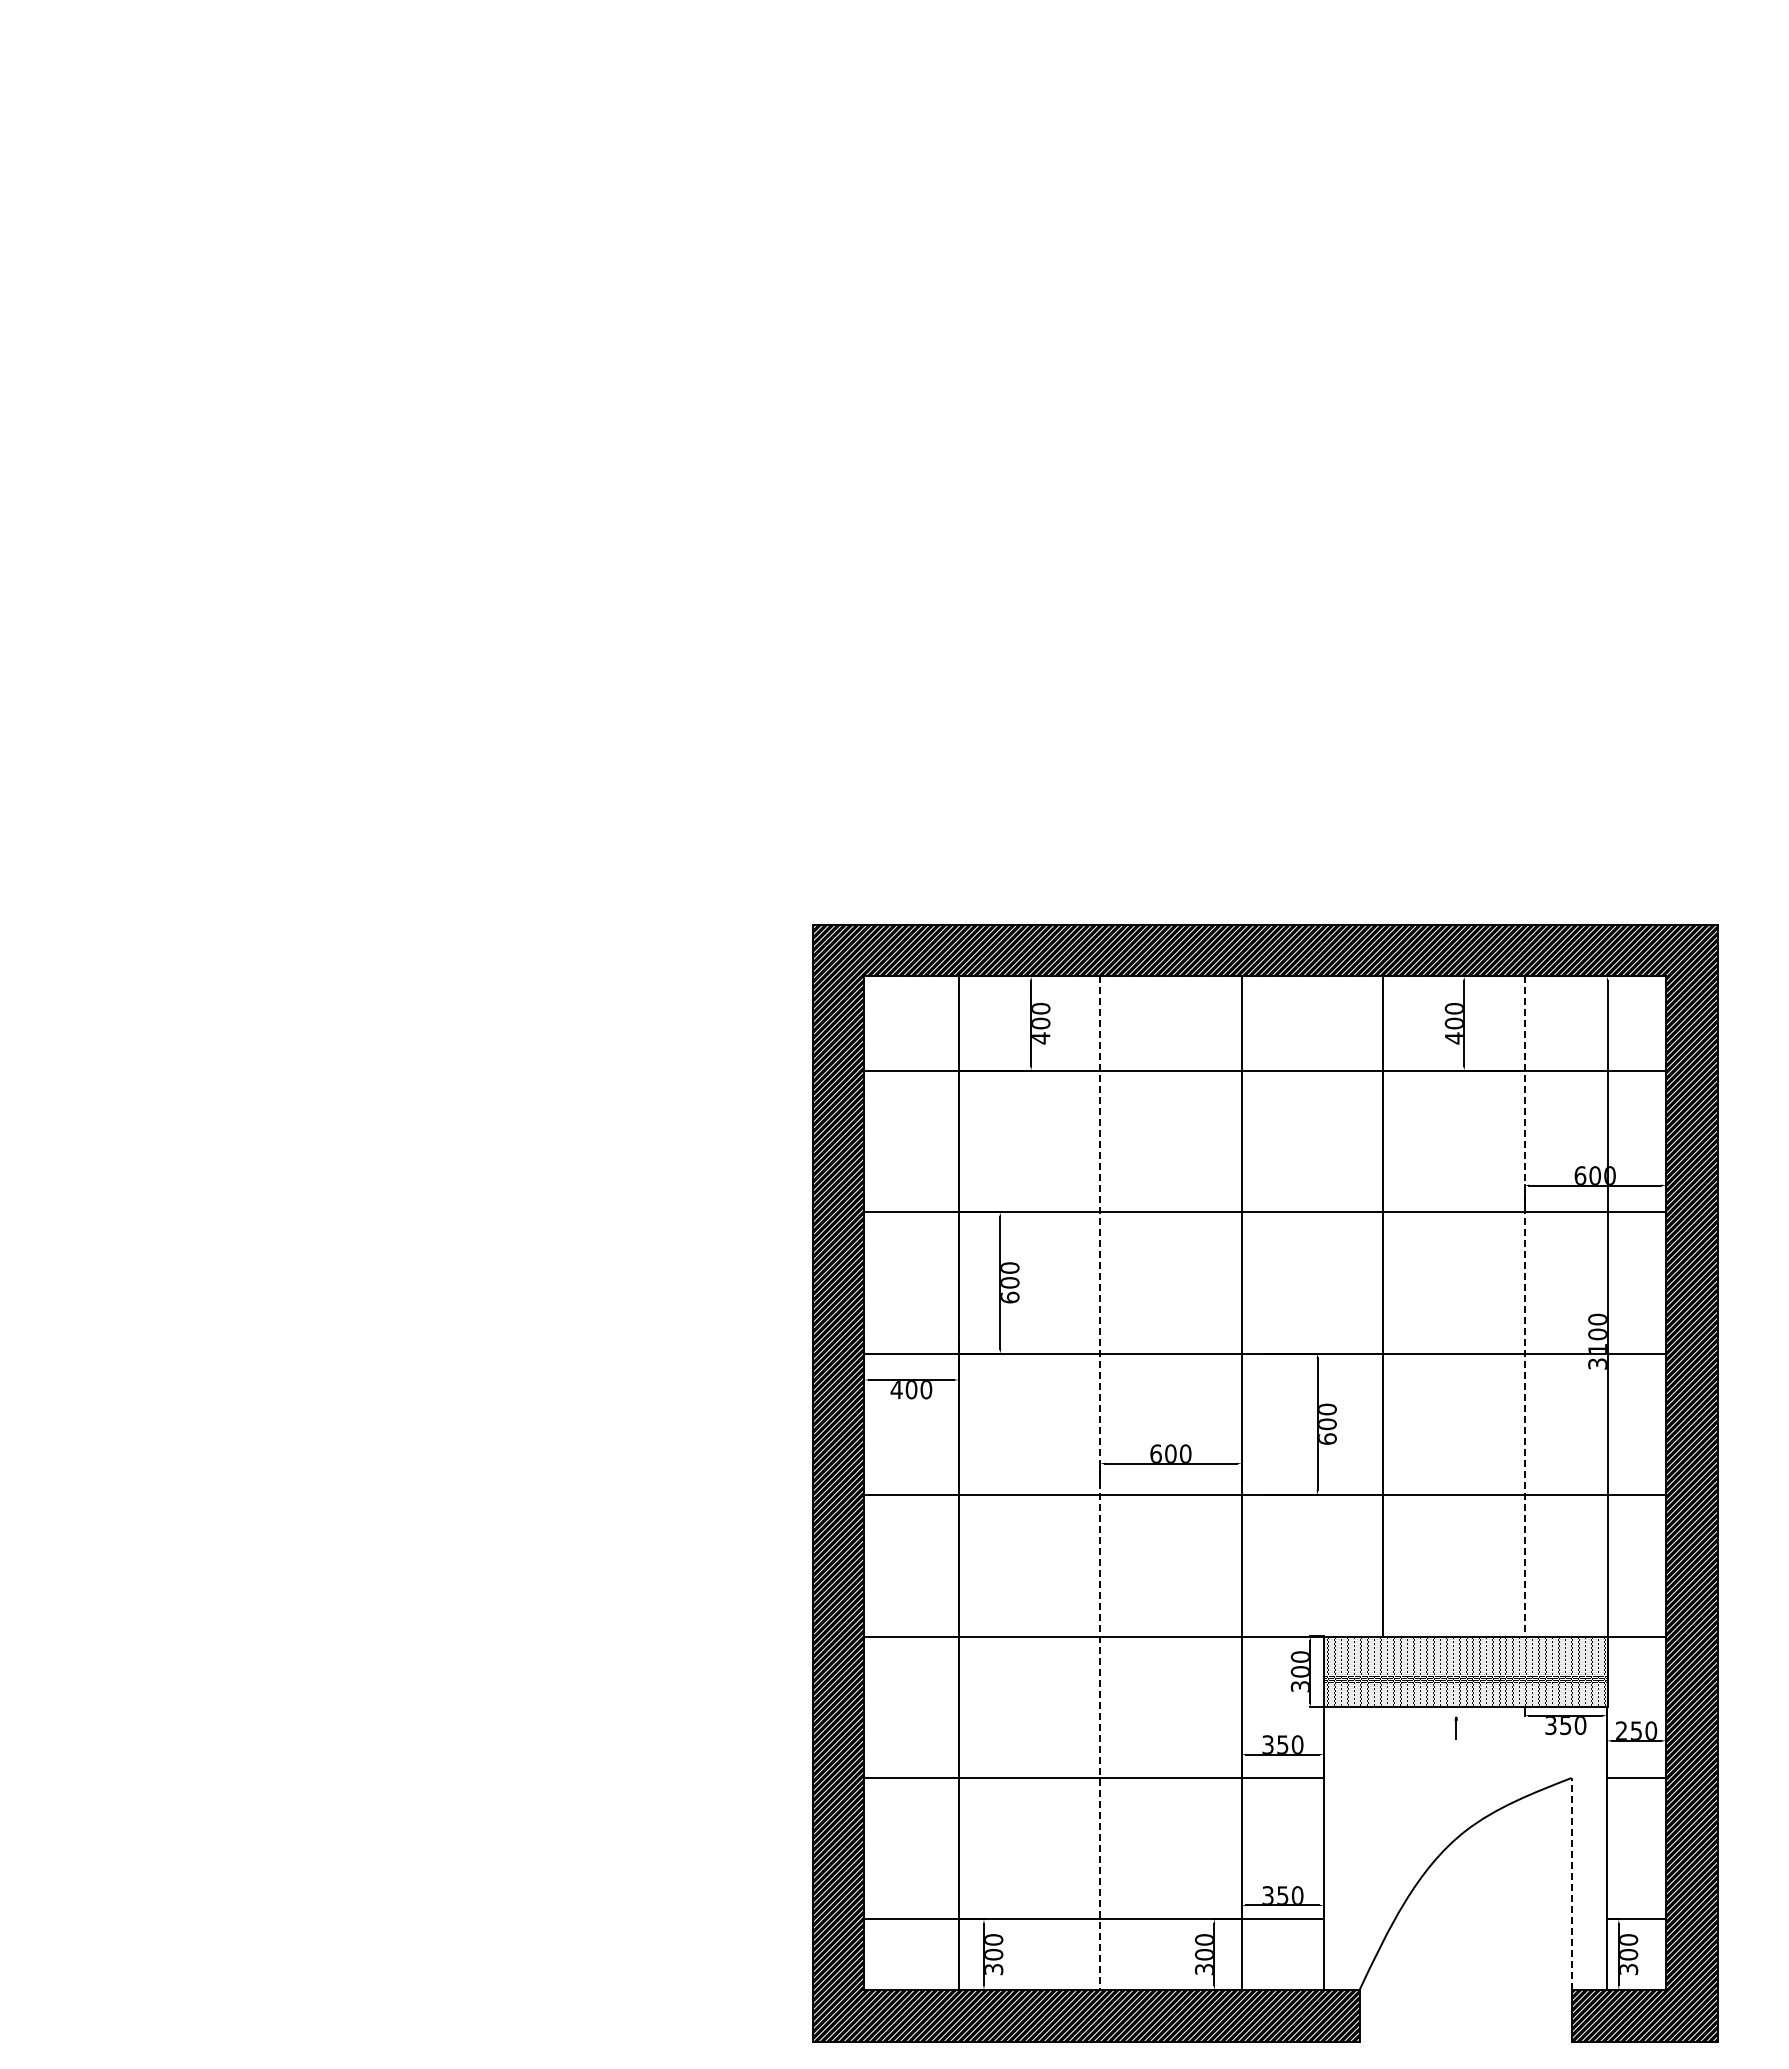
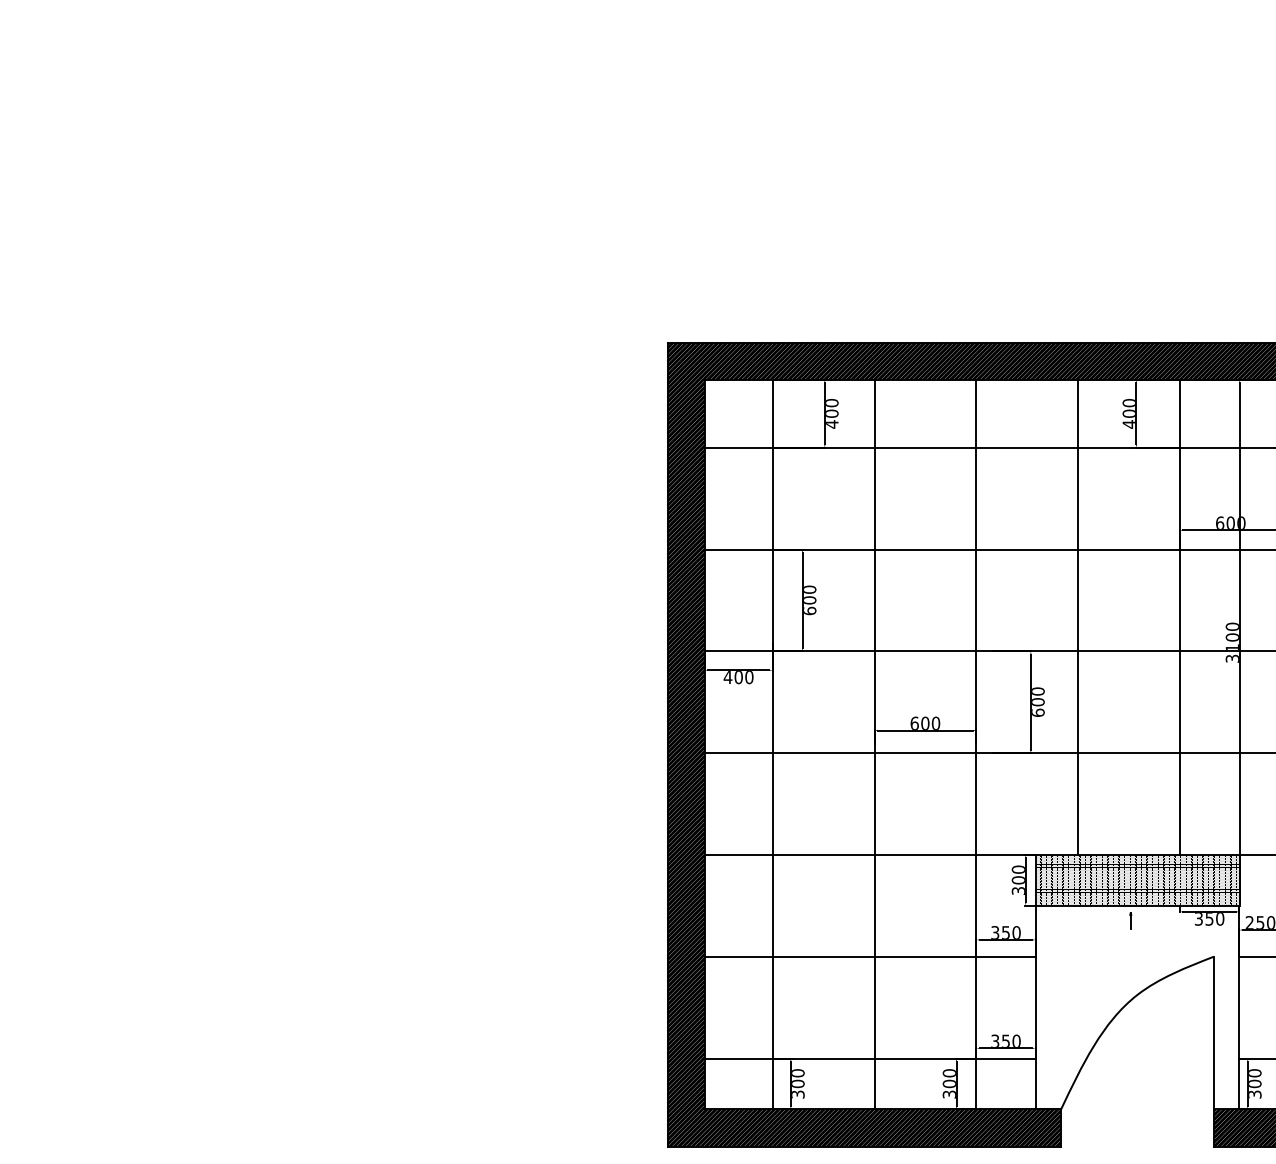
line: (1524, 1306) -> (1179, 617), dashed -> solid
line: (1100, 1483) -> (874, 744), dashed -> solid
line: (1571, 1883) -> (1213, 1032), dashed -> solid

